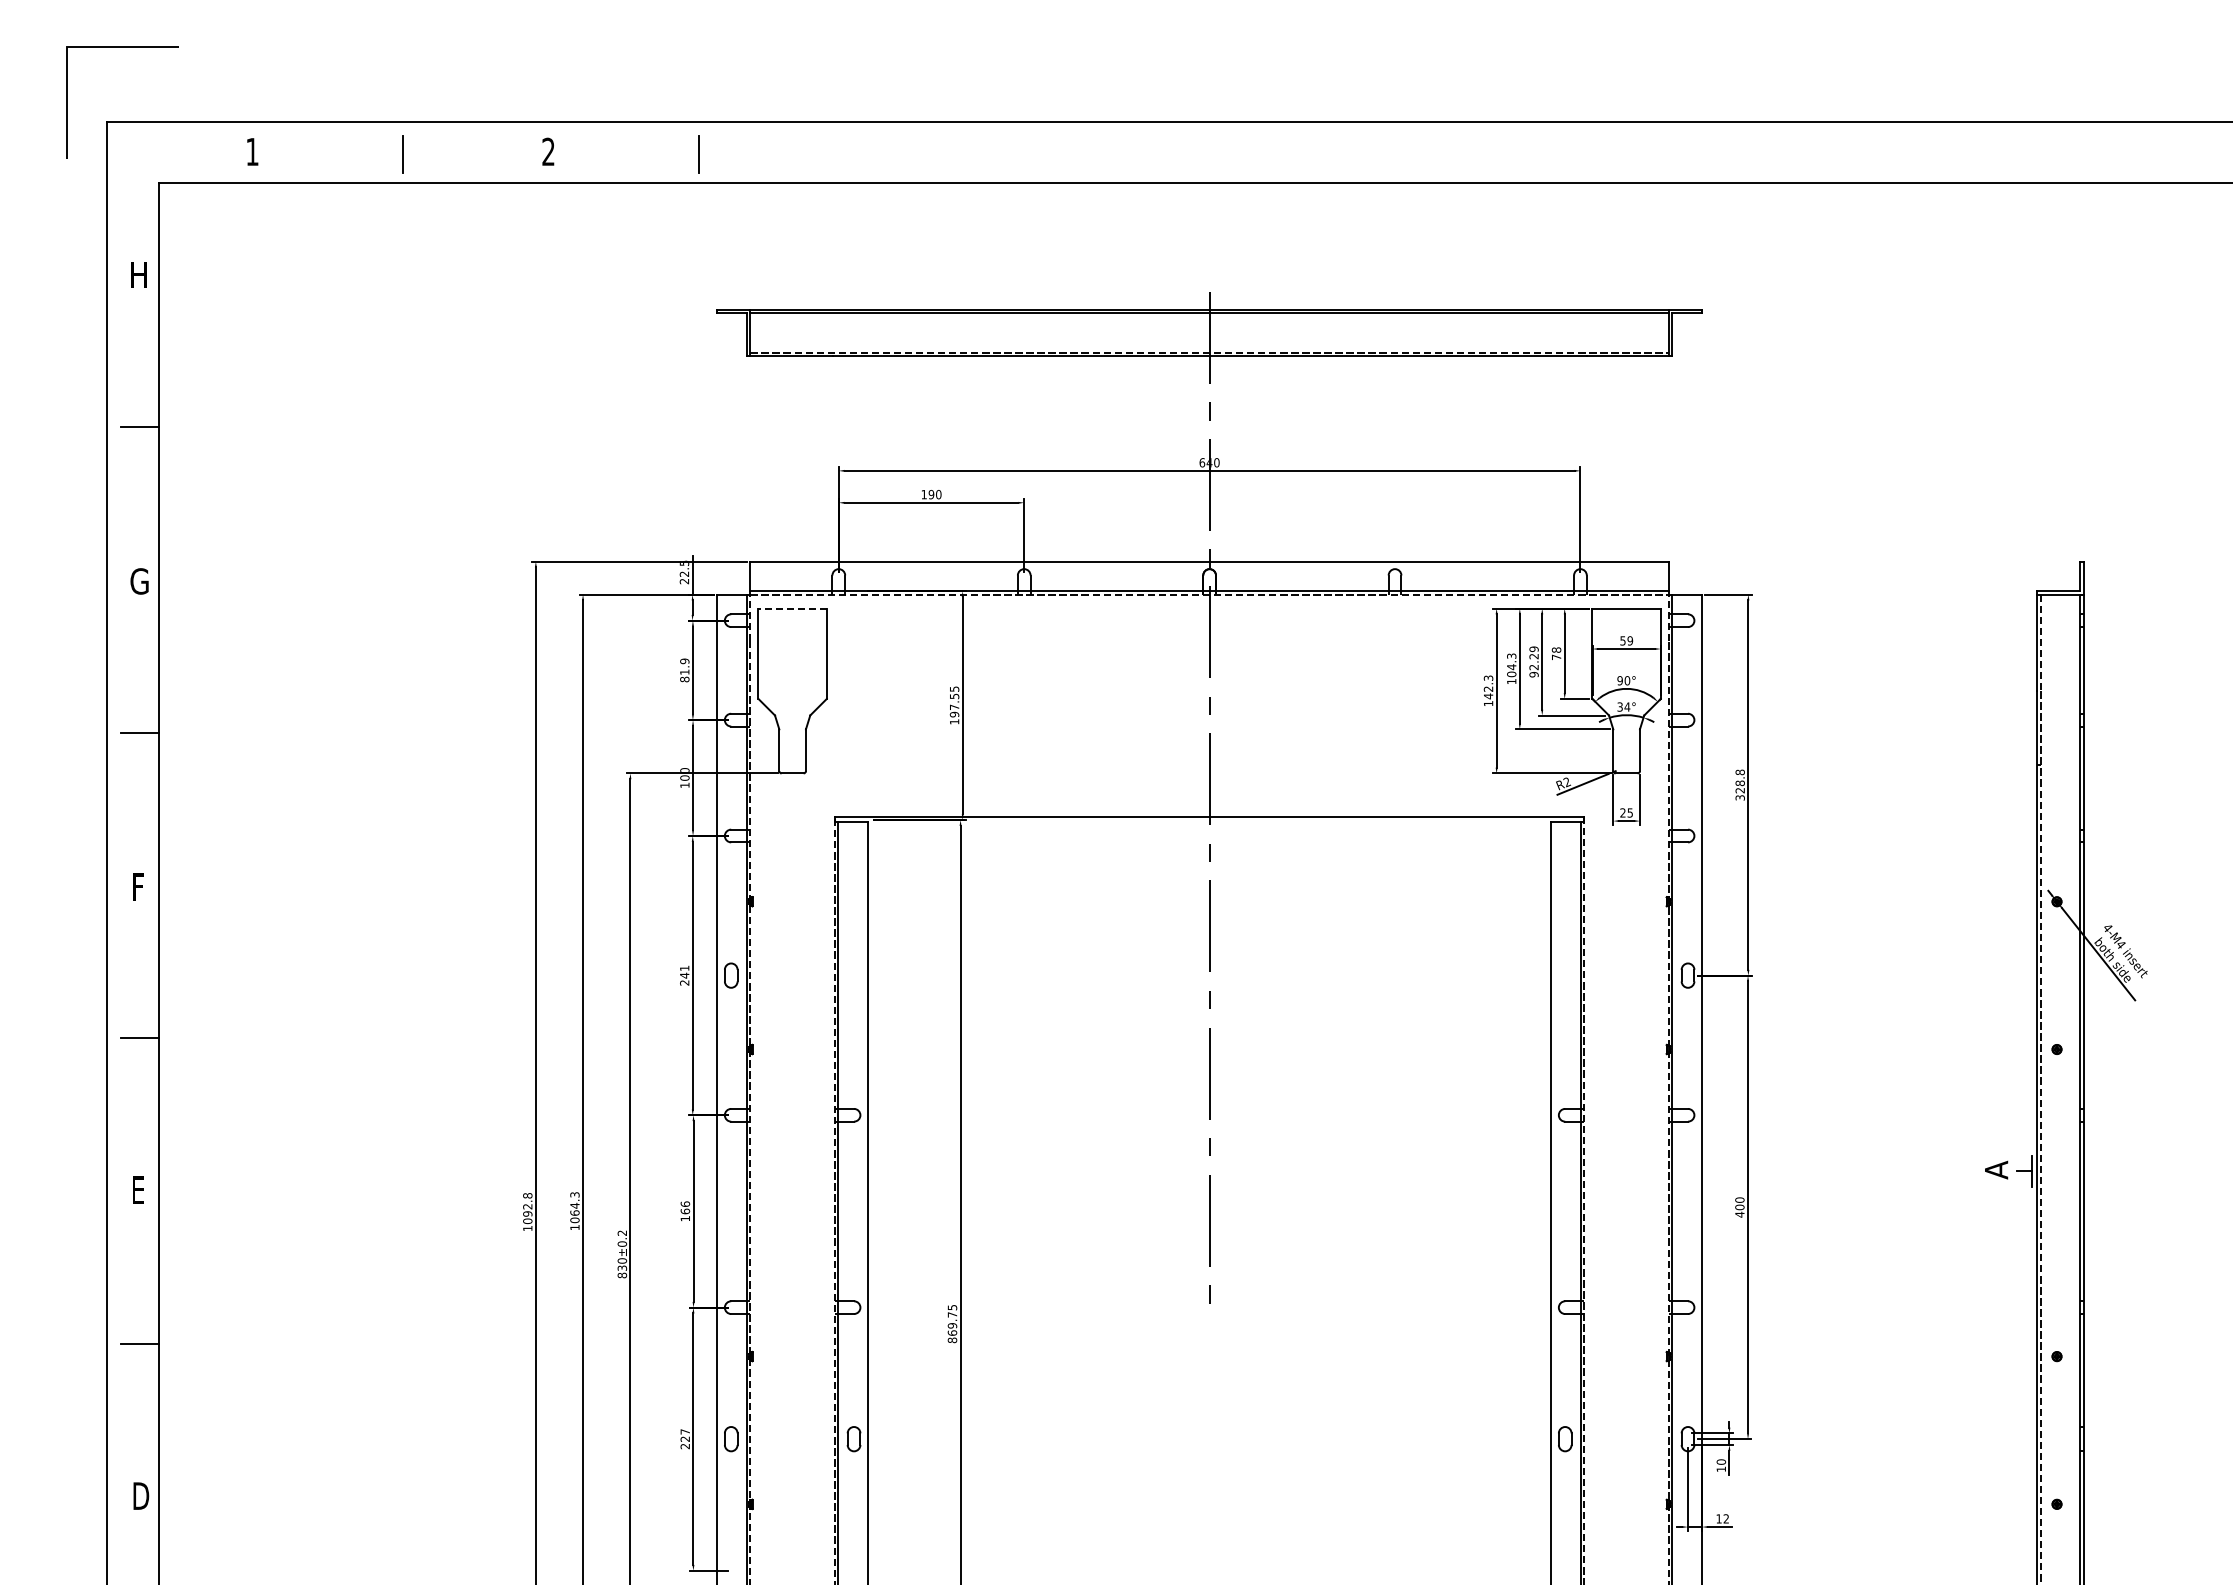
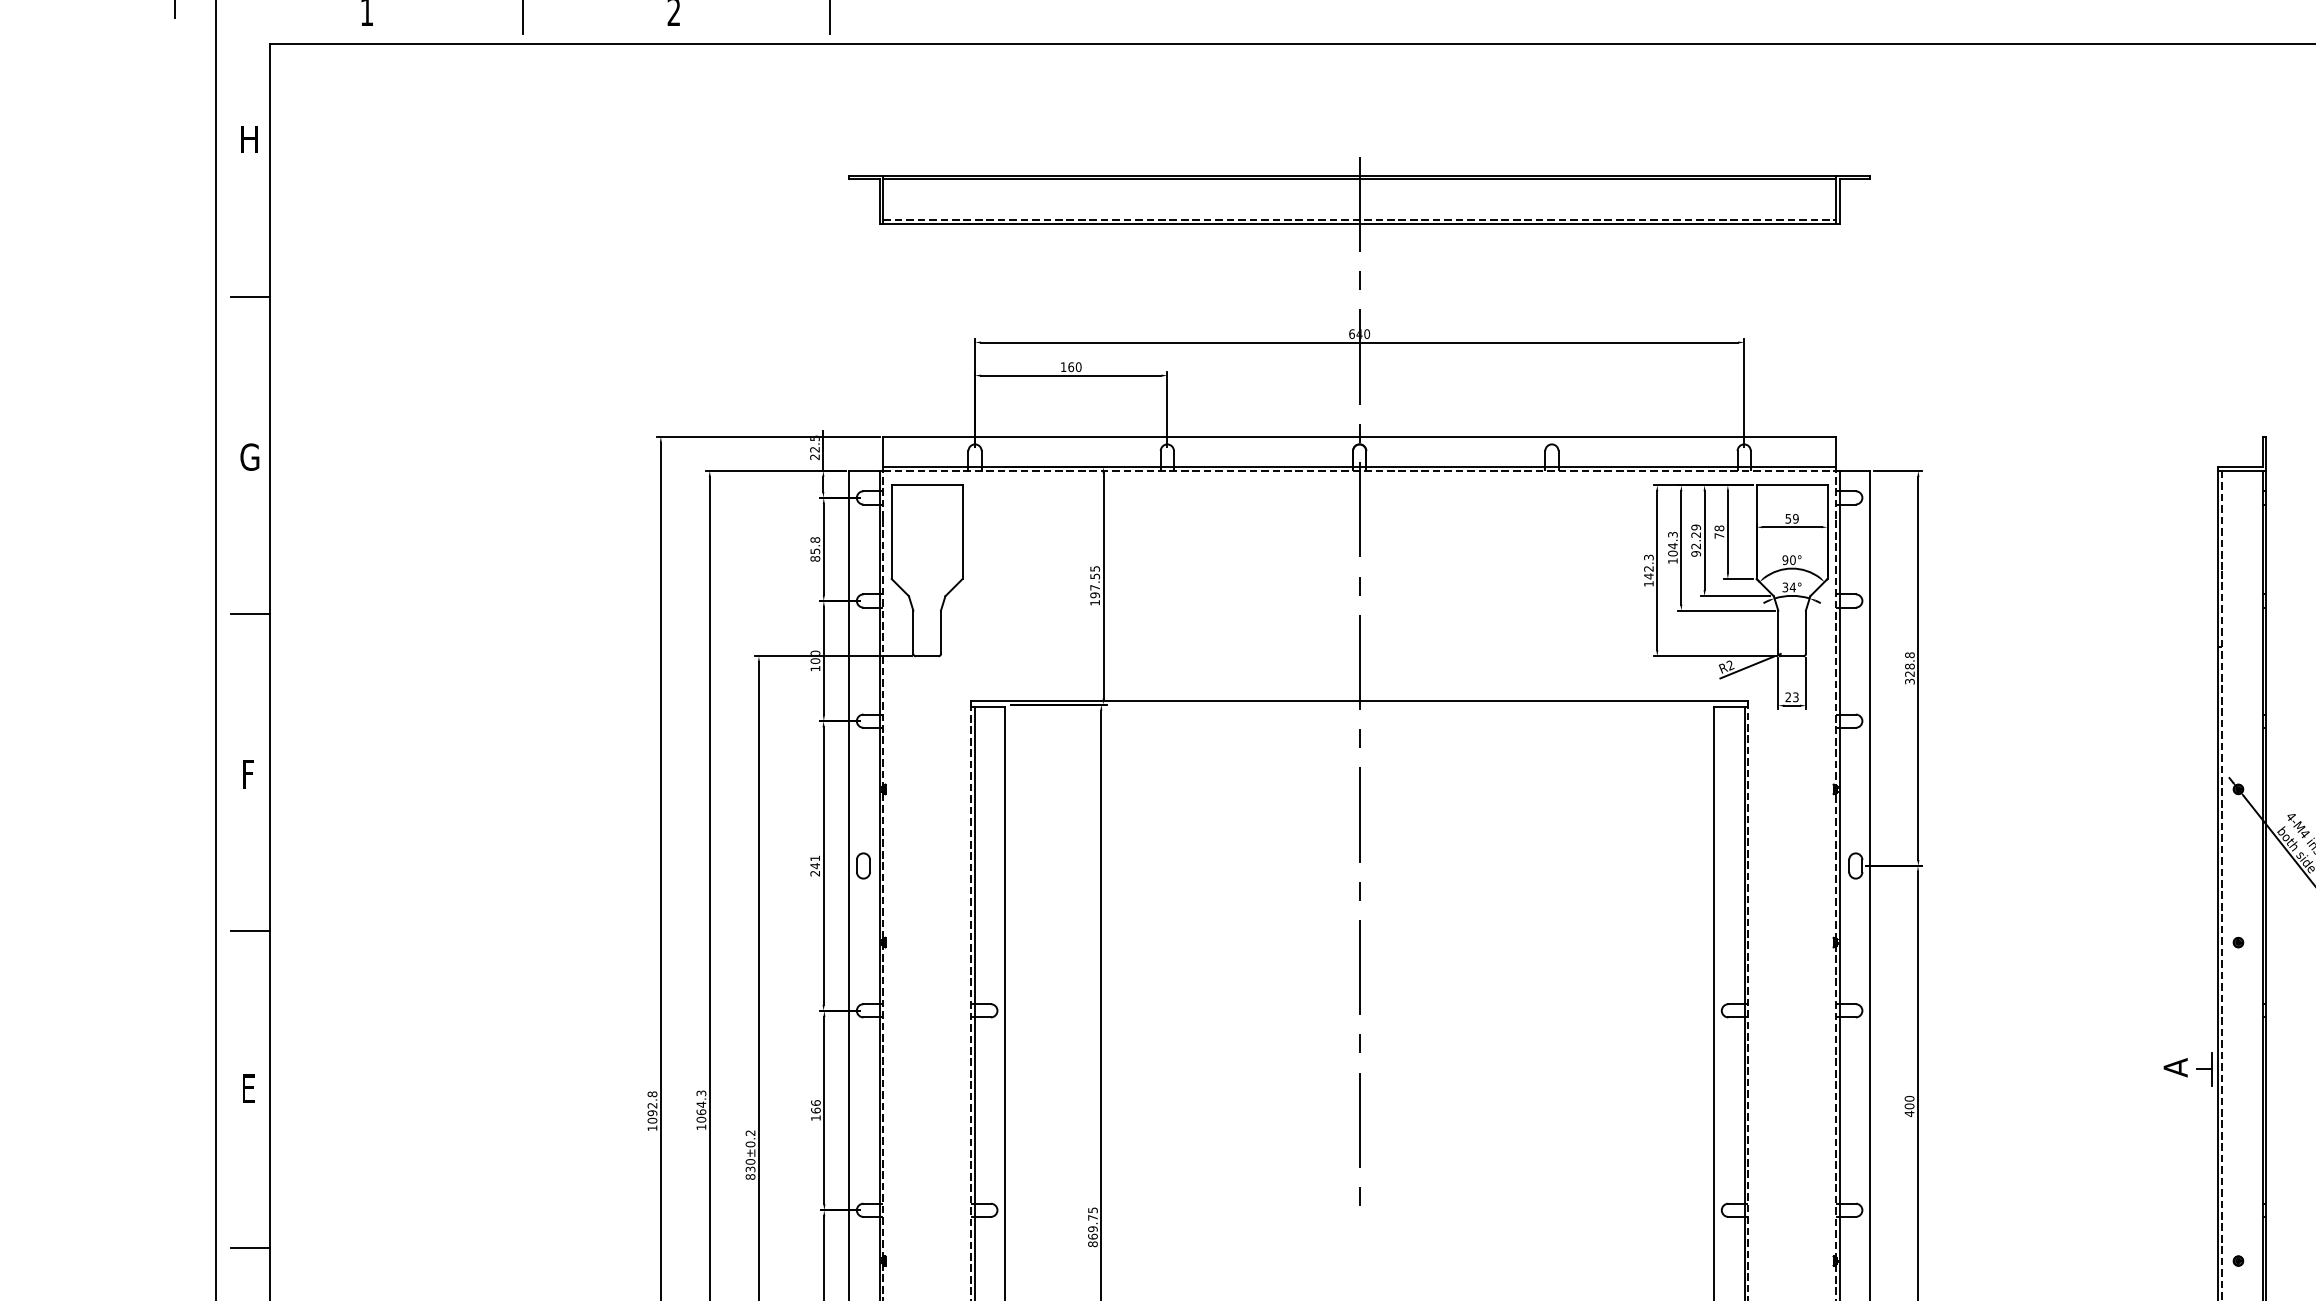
text: (931, 494) -> (1071, 367), 190 -> 160
line: (792, 608) -> (927, 485), dashed -> solid
text: (684, 666) -> (815, 545), 81.9 -> 85.8
text: (1630, 812) -> (1796, 696), 25 -> 23

